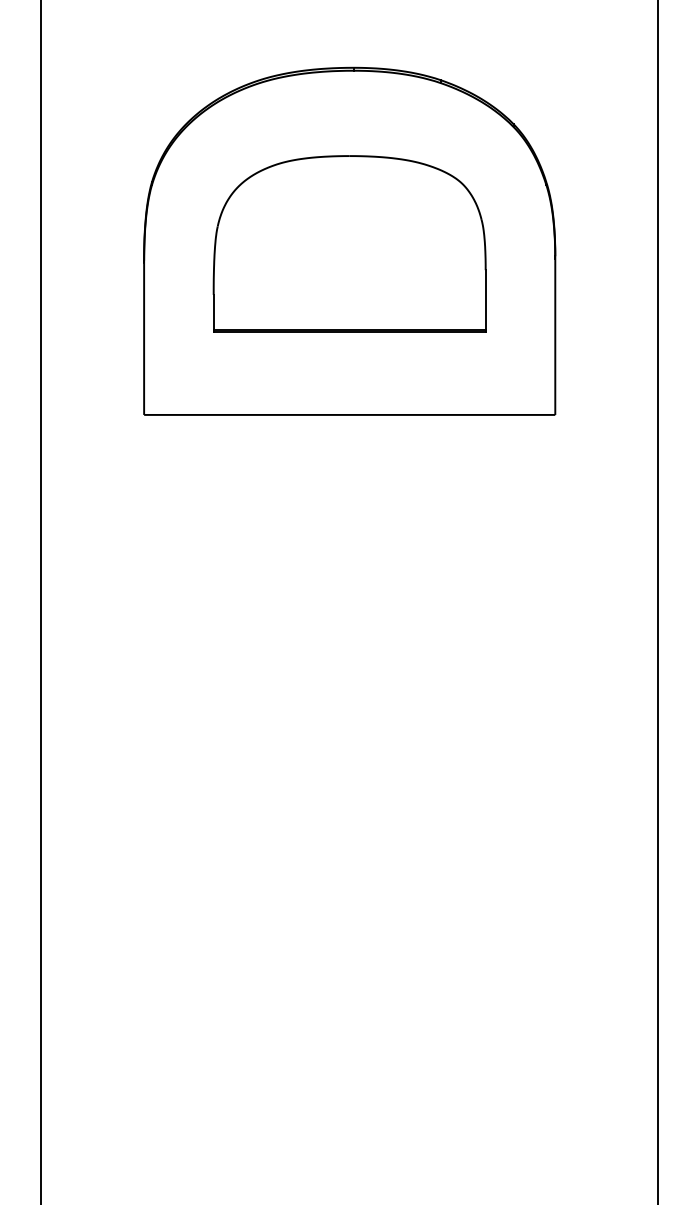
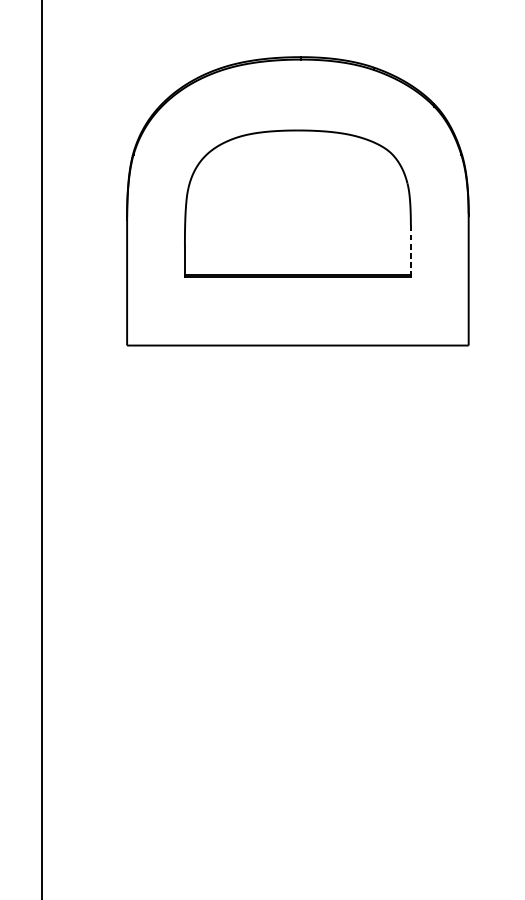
line: (485, 301) -> (410, 251), solid -> dashed

